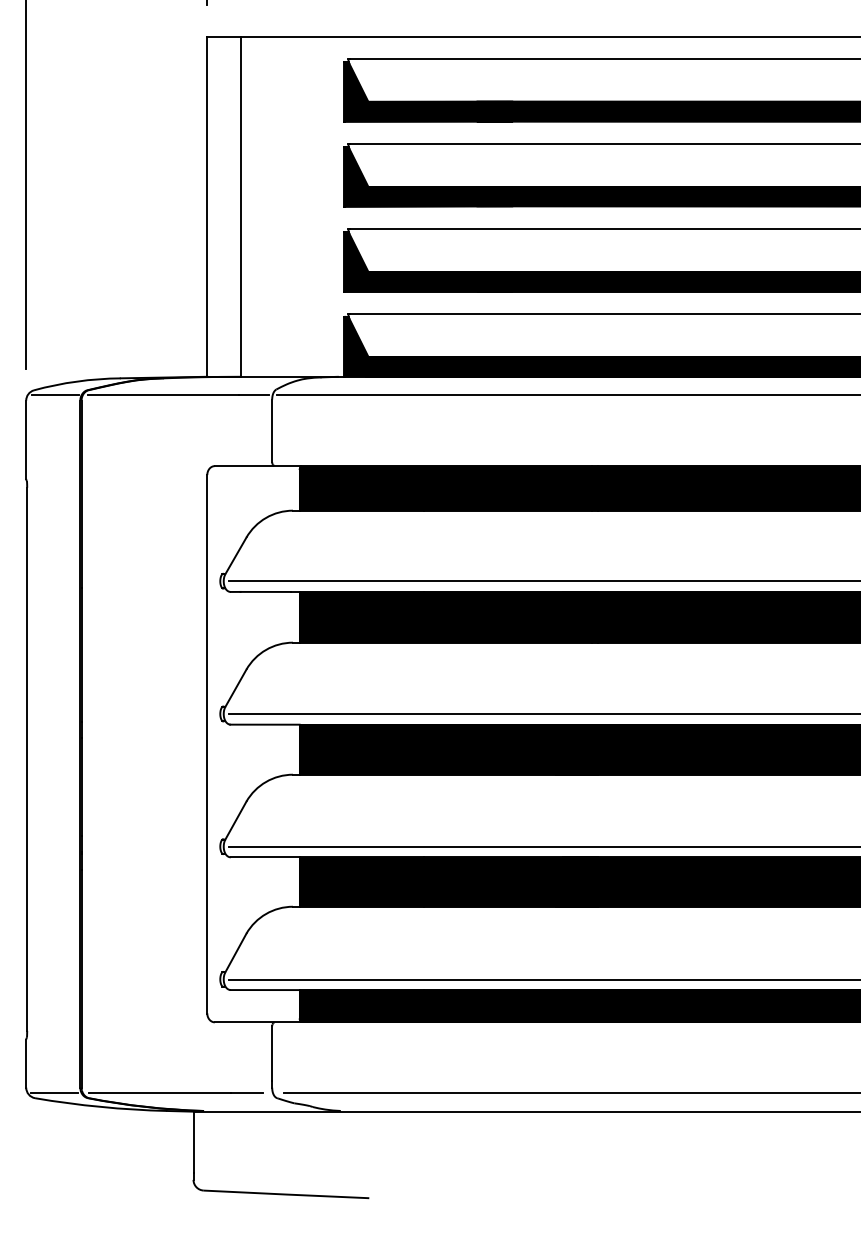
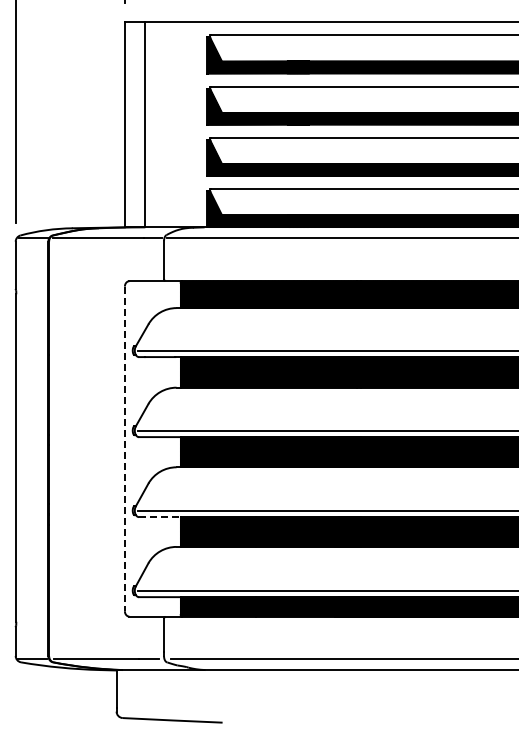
line: (206, 745) -> (124, 449), solid -> dashed
line: (264, 857) -> (159, 517), solid -> dashed

